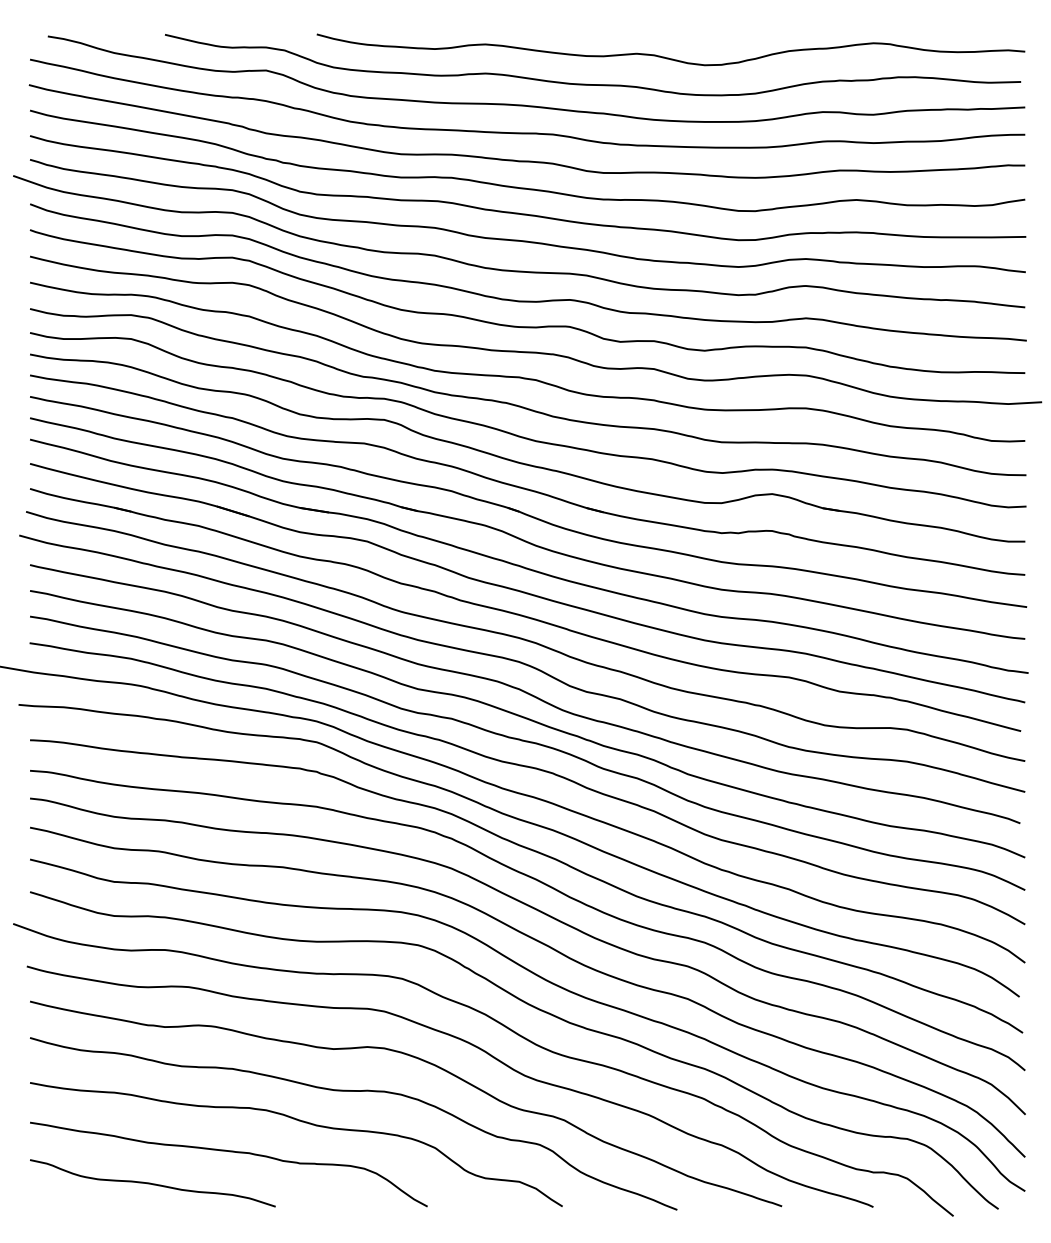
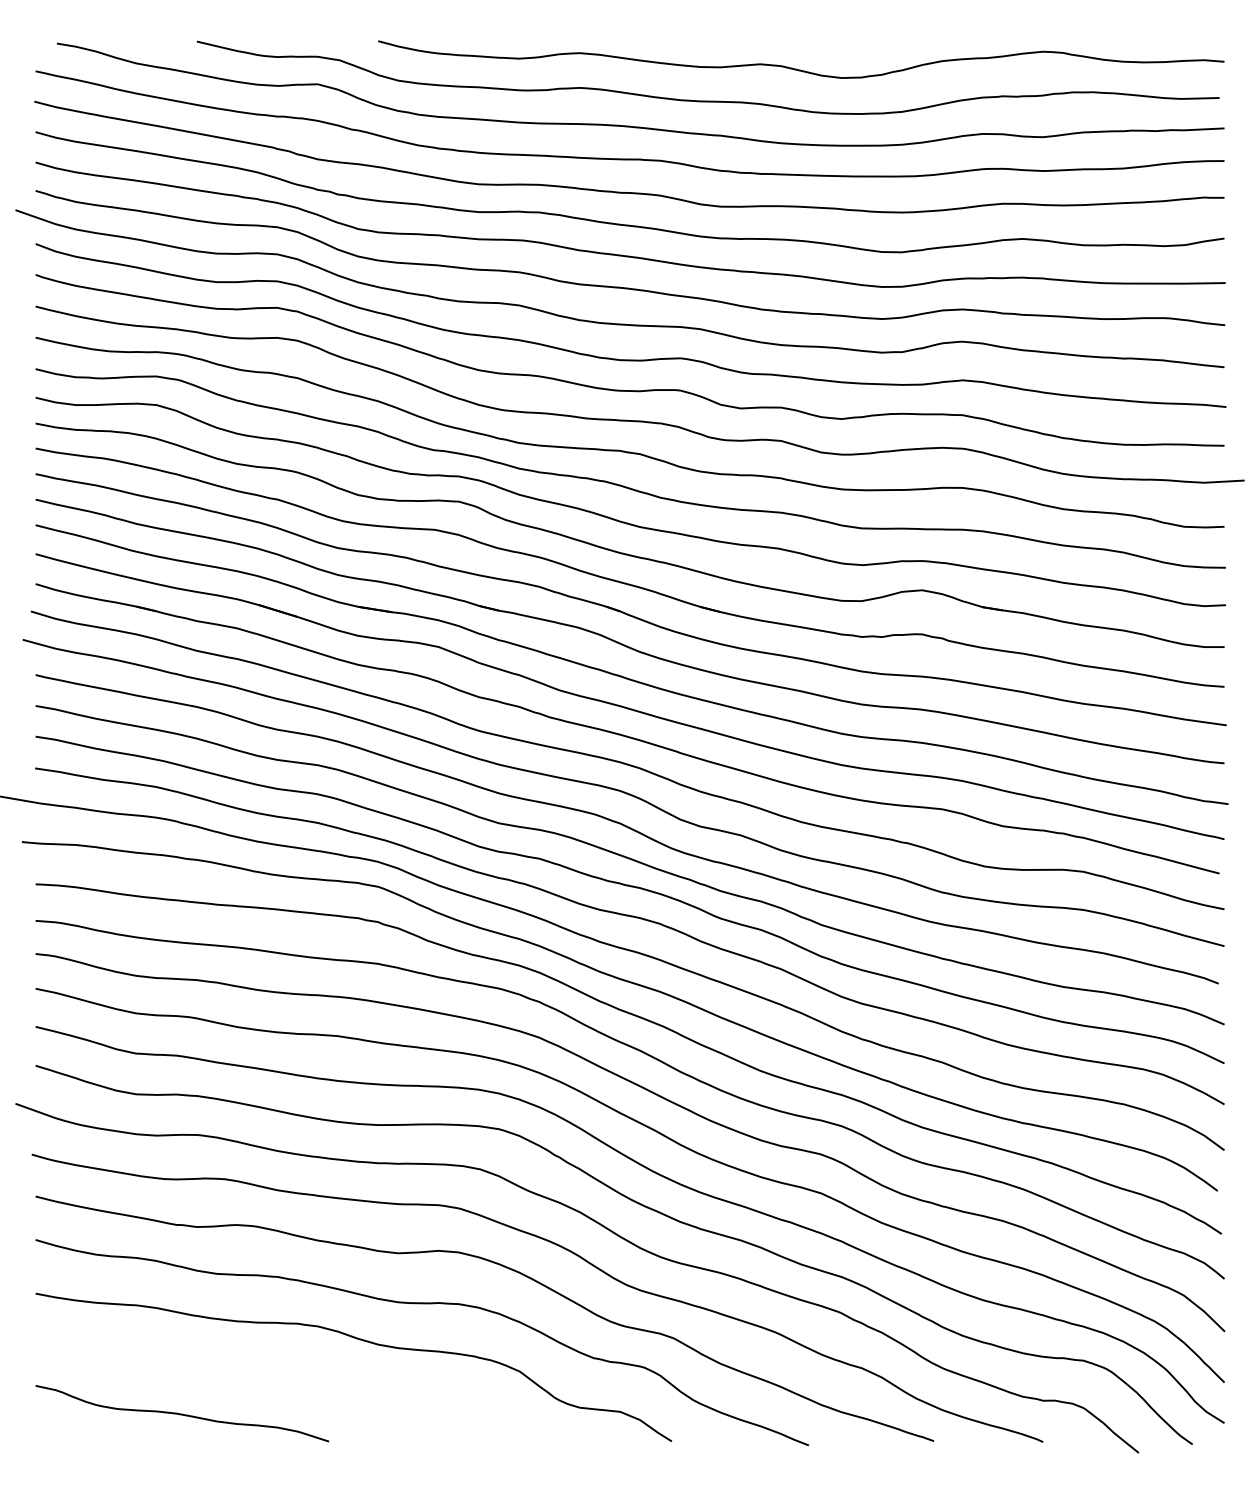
curve: (229, 1152) -> (273, 1376), removed

